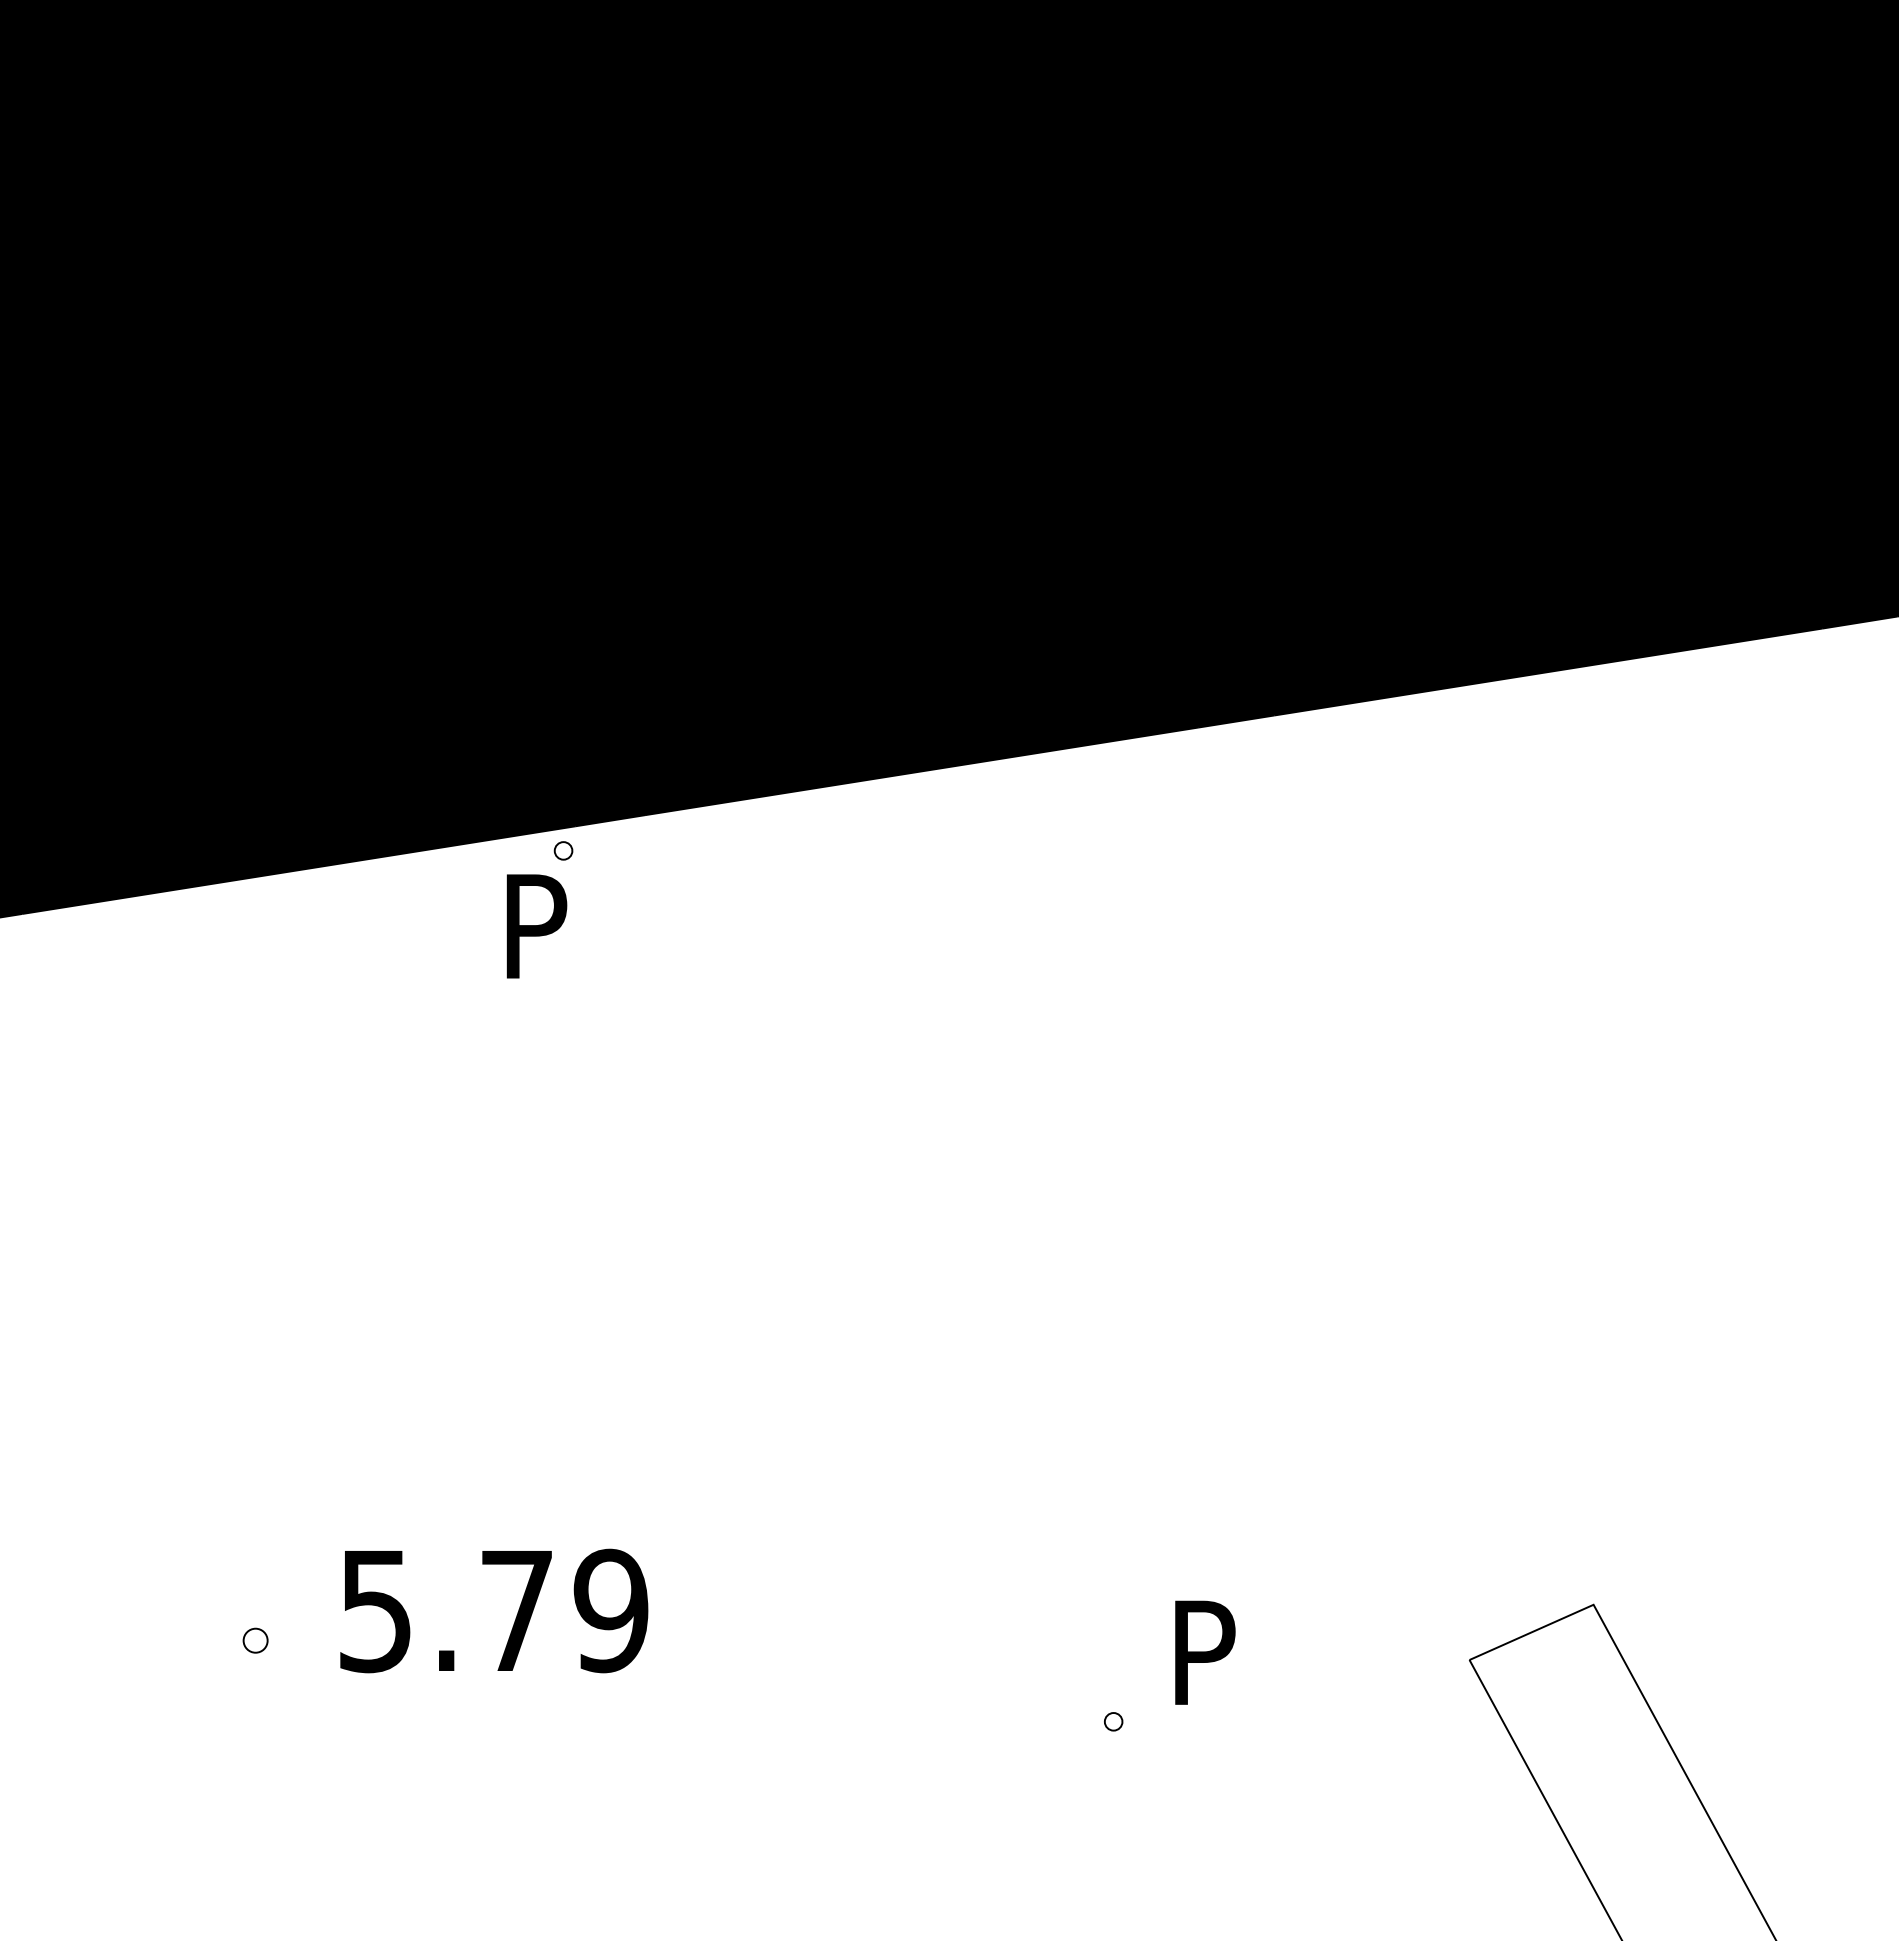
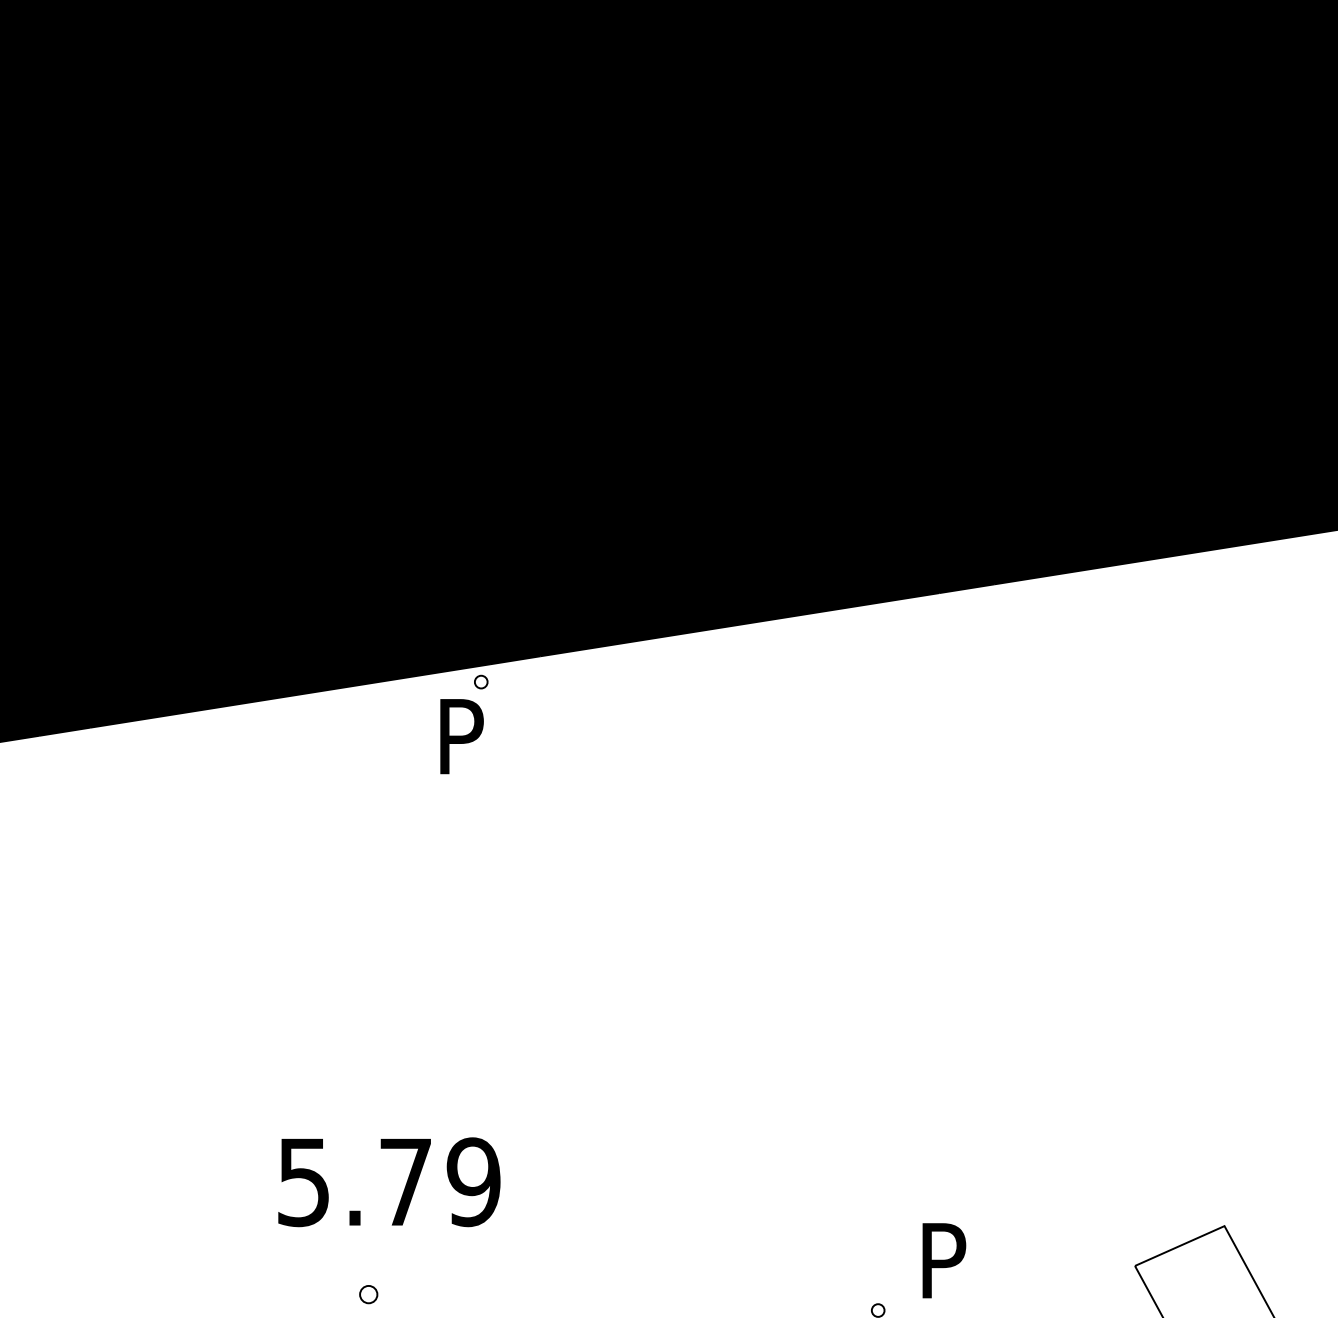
text: (494, 1610) -> (389, 1181), moved
part: (255, 1640) -> (368, 1294), moved

